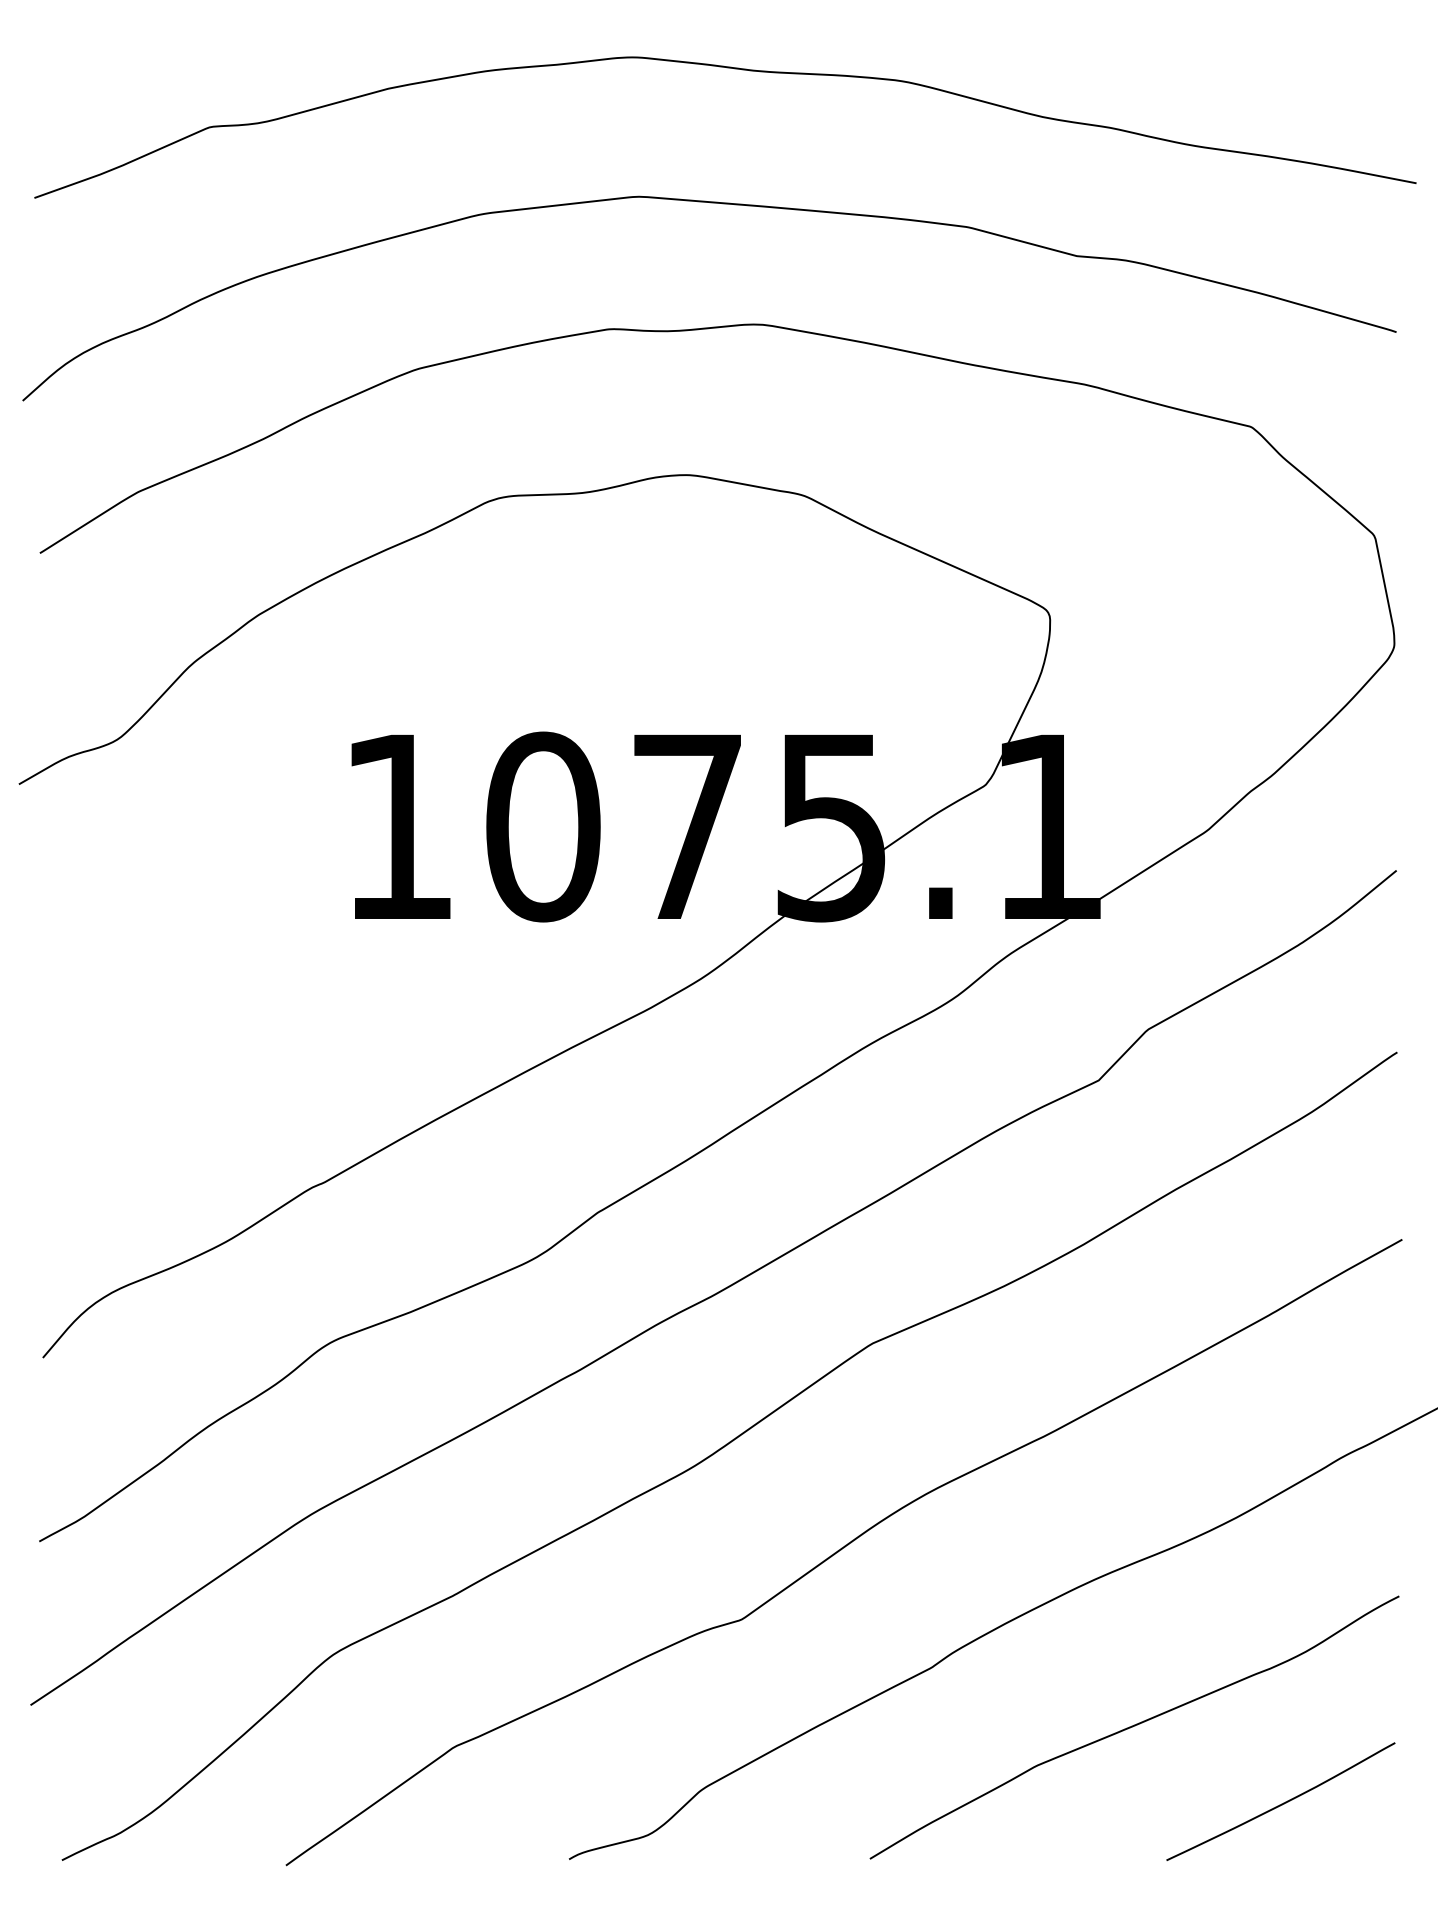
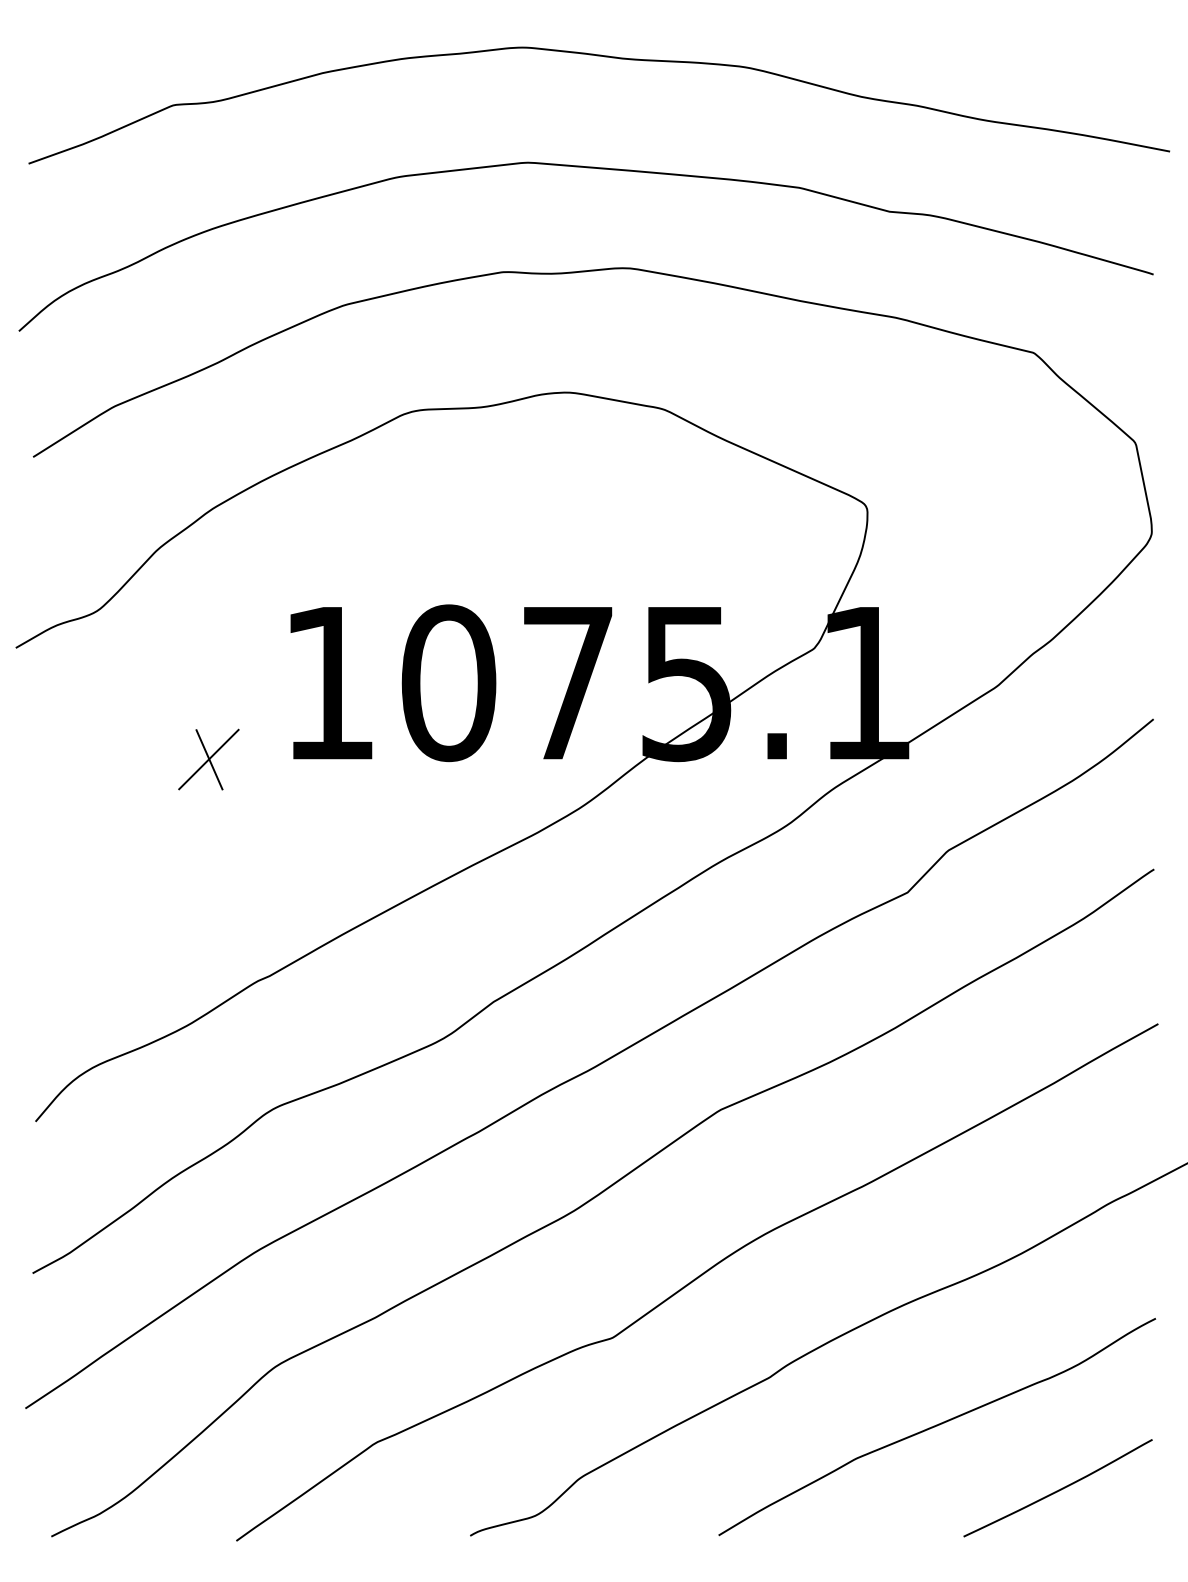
part: (252, 919) -> (208, 759), added

